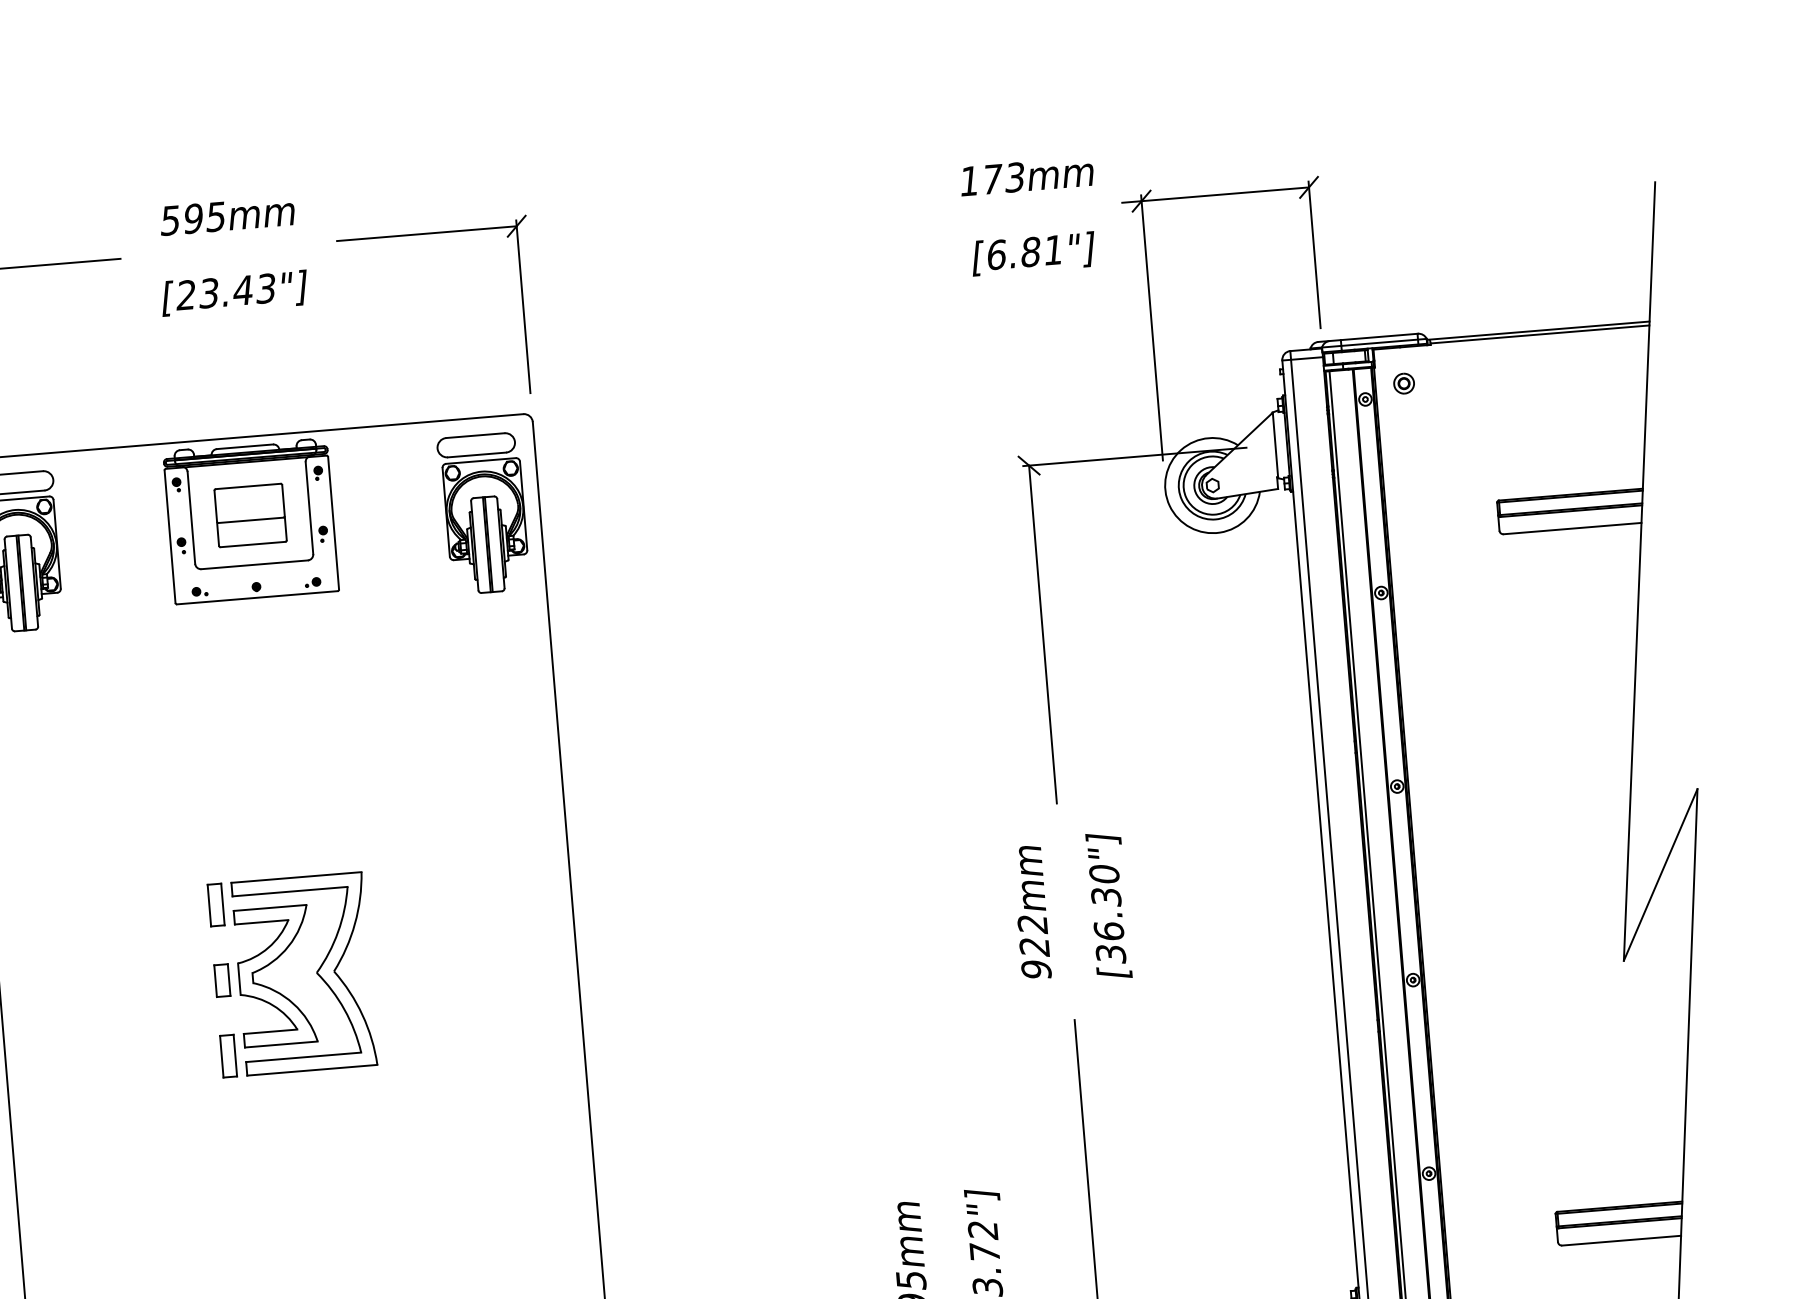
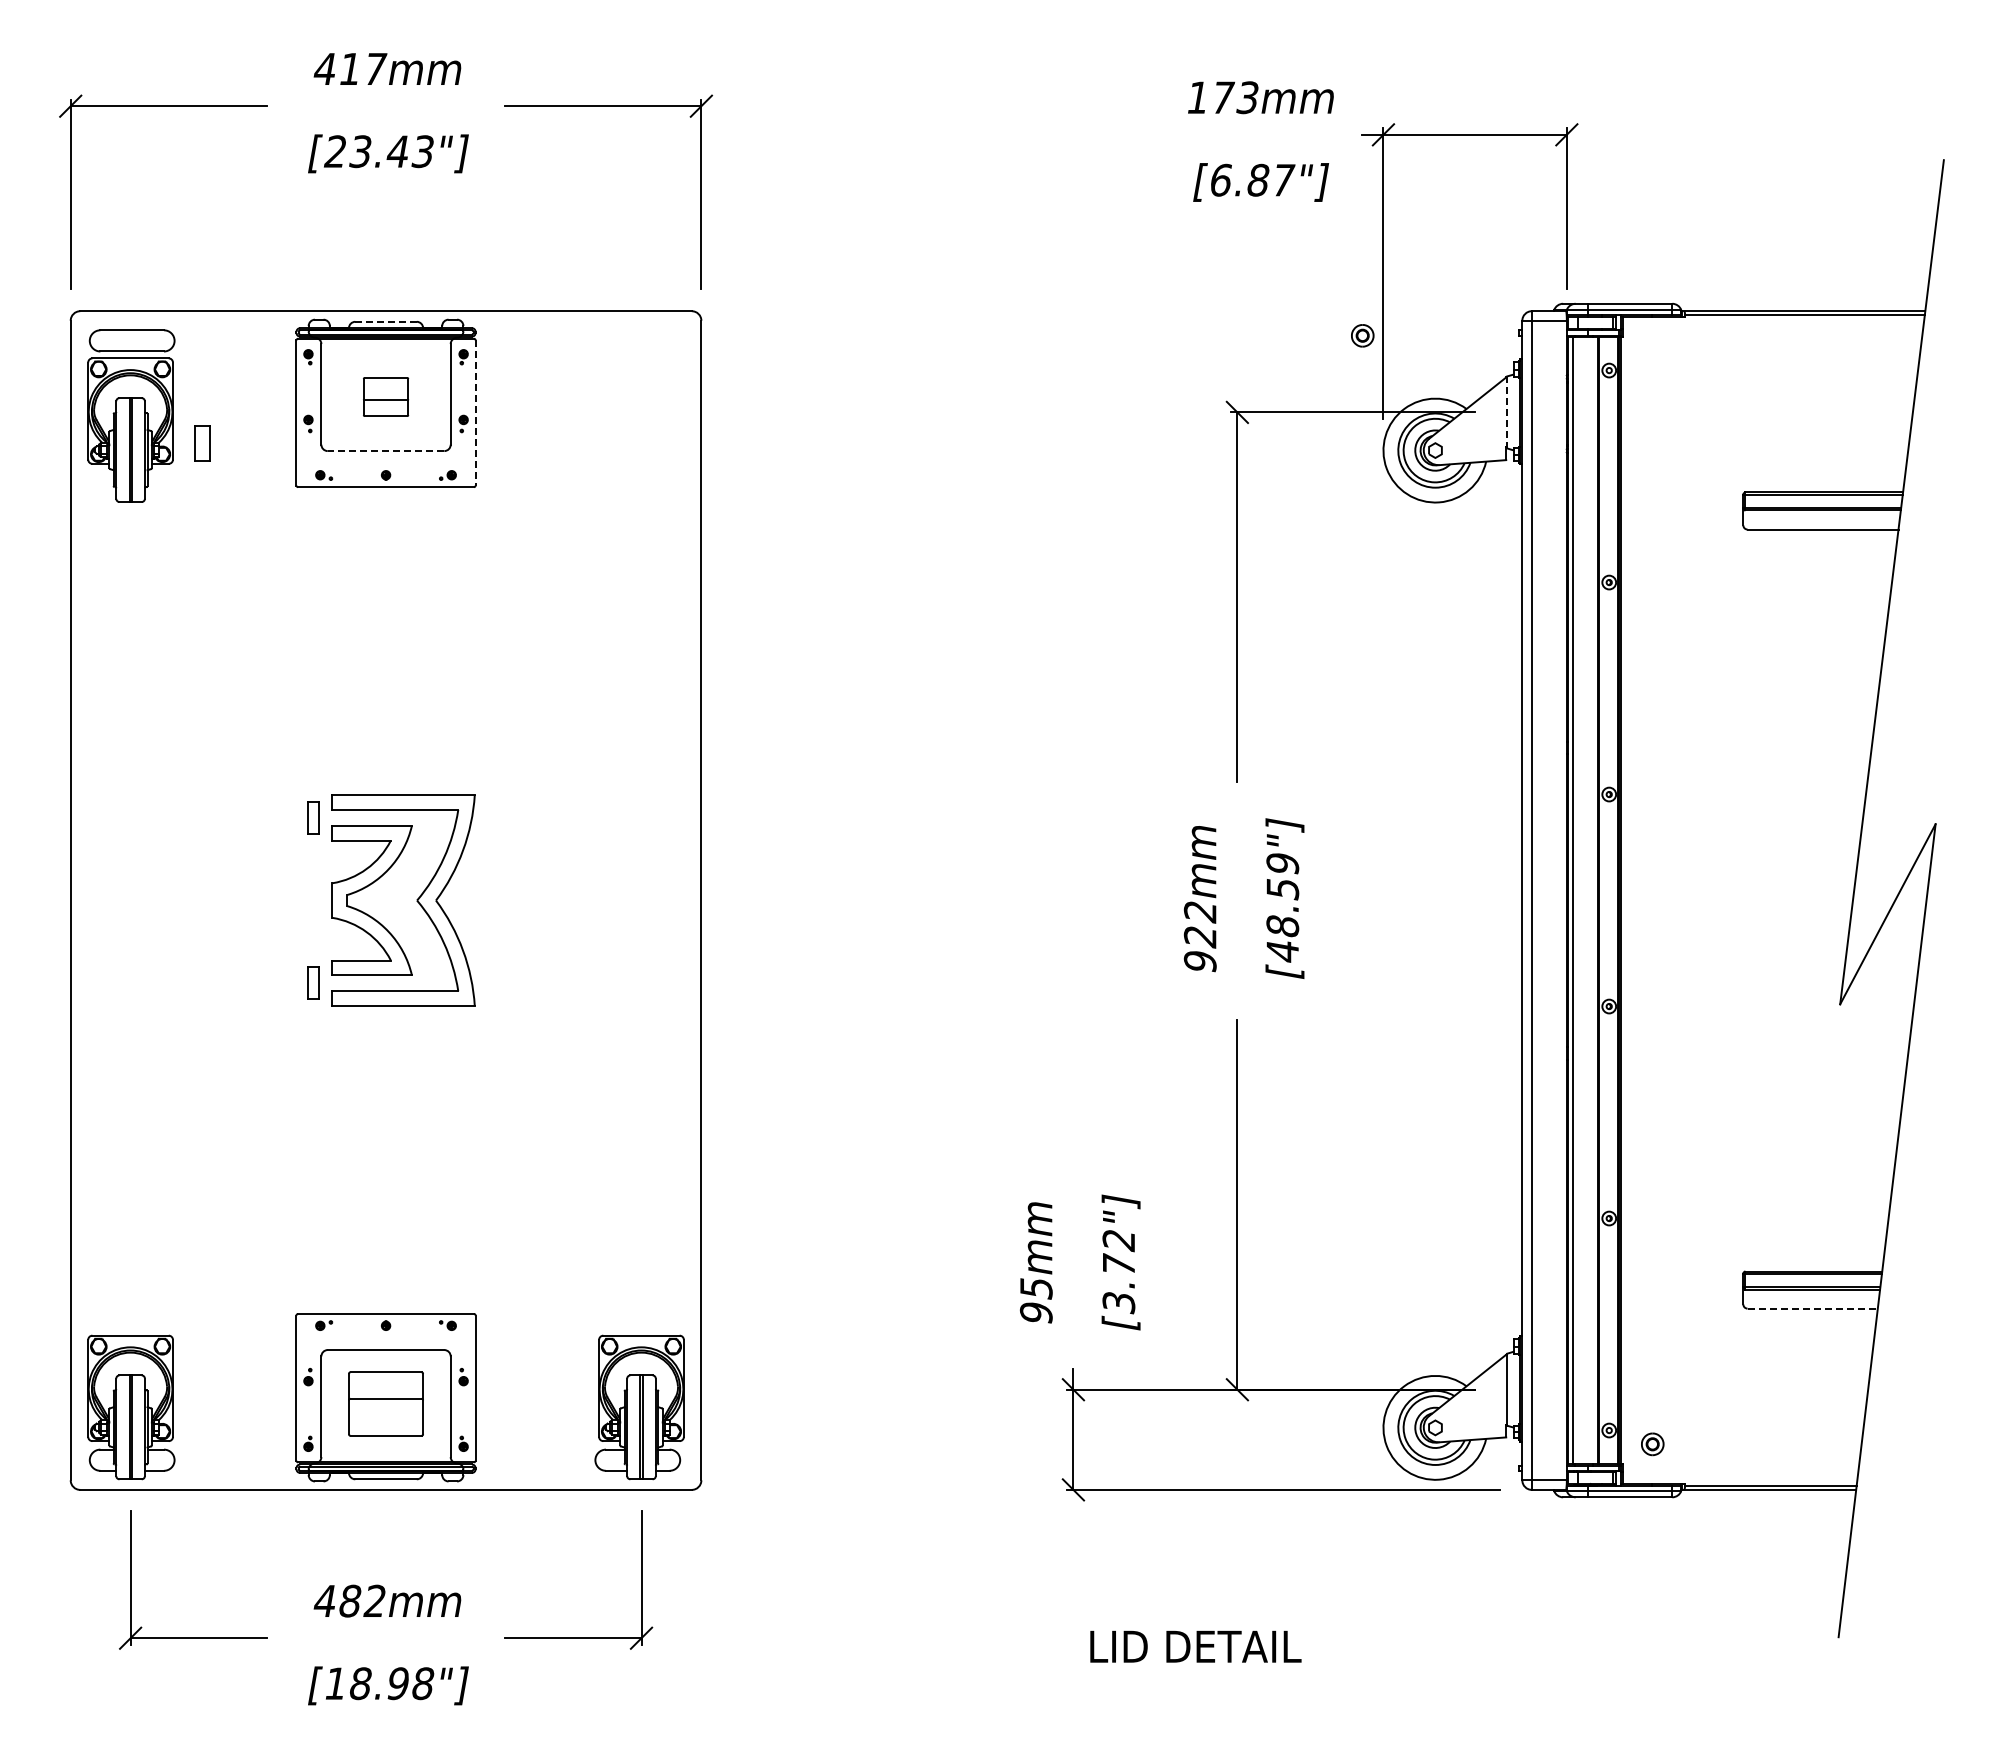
text: (193, 218) -> (350, 68), 595mm -> 417mm
text: (1054, 250) -> (1284, 180), [6.81"] -> [6.87"]
part: (1403, 383) -> (1362, 335), moved
line: (1275, 445) -> (1507, 412), solid -> dashed
line: (245, 446) -> (386, 321), solid -> dashed
part: (483, 513) -> (639, 415), removed
part: (250, 515) -> (385, 396), size x0.6
line: (333, 522) -> (475, 412), solid -> dashed
line: (254, 565) -> (385, 451), solid -> dashed
part: (215, 904) -> (313, 817), size x0.7
text: (1107, 914) -> (1282, 907), [36.30"] -> [48.59"]
part: (222, 980) -> (202, 443), moved
part: (228, 1056) -> (313, 983), size x0.7
line: (1622, 1240) -> (1813, 1308), solid -> dashed

